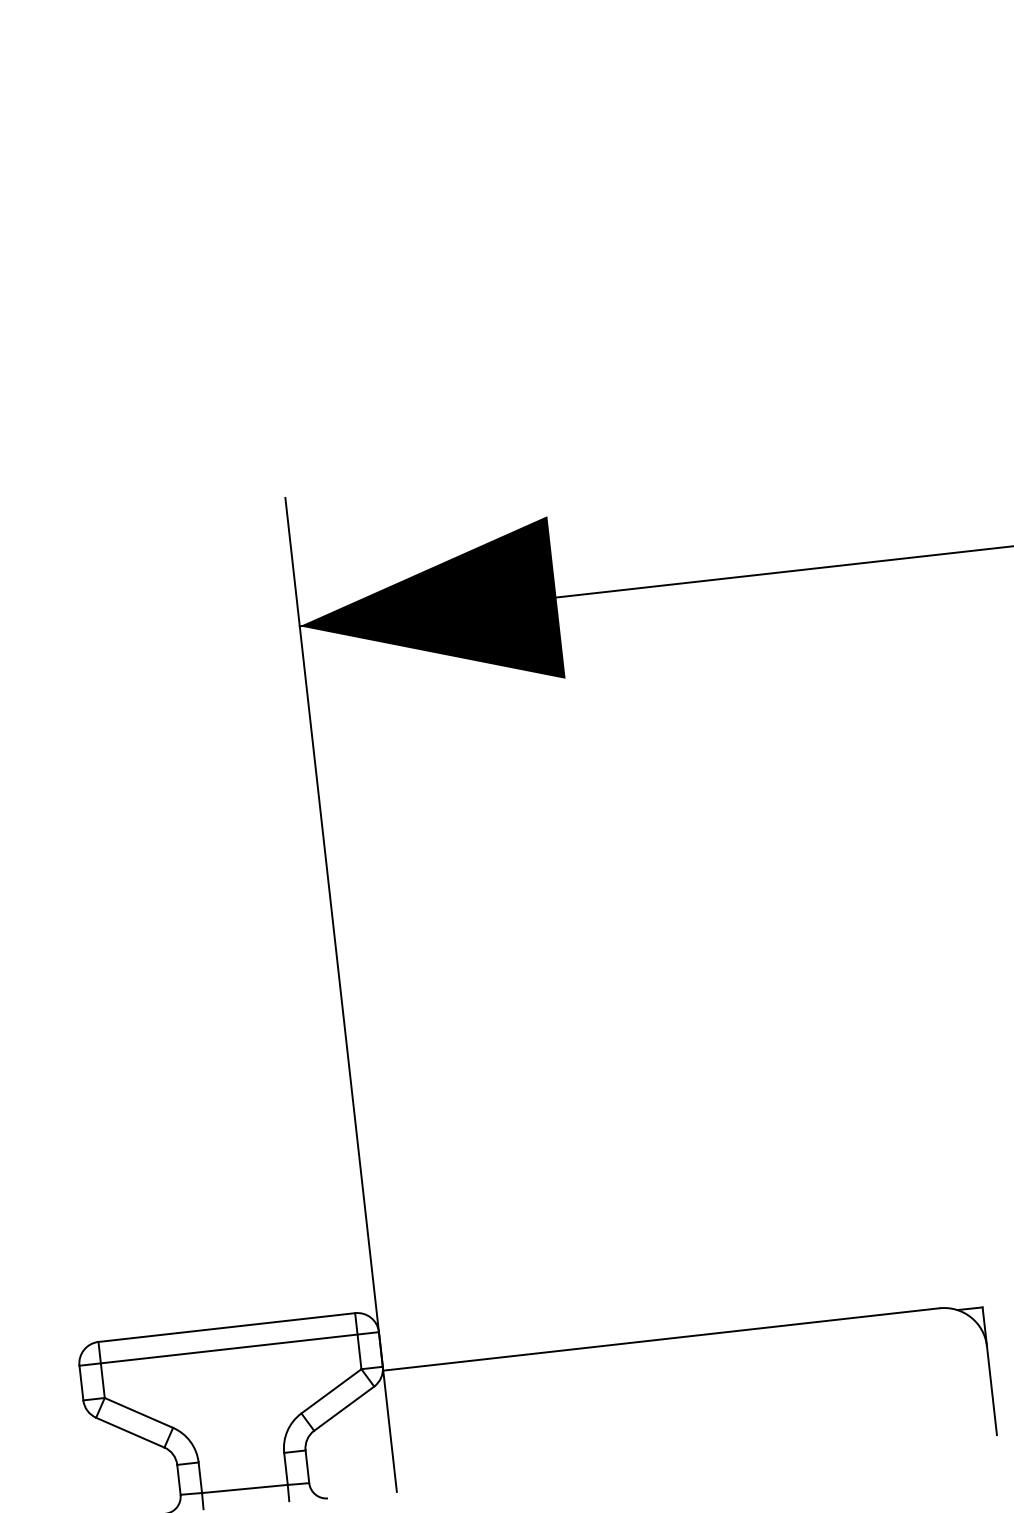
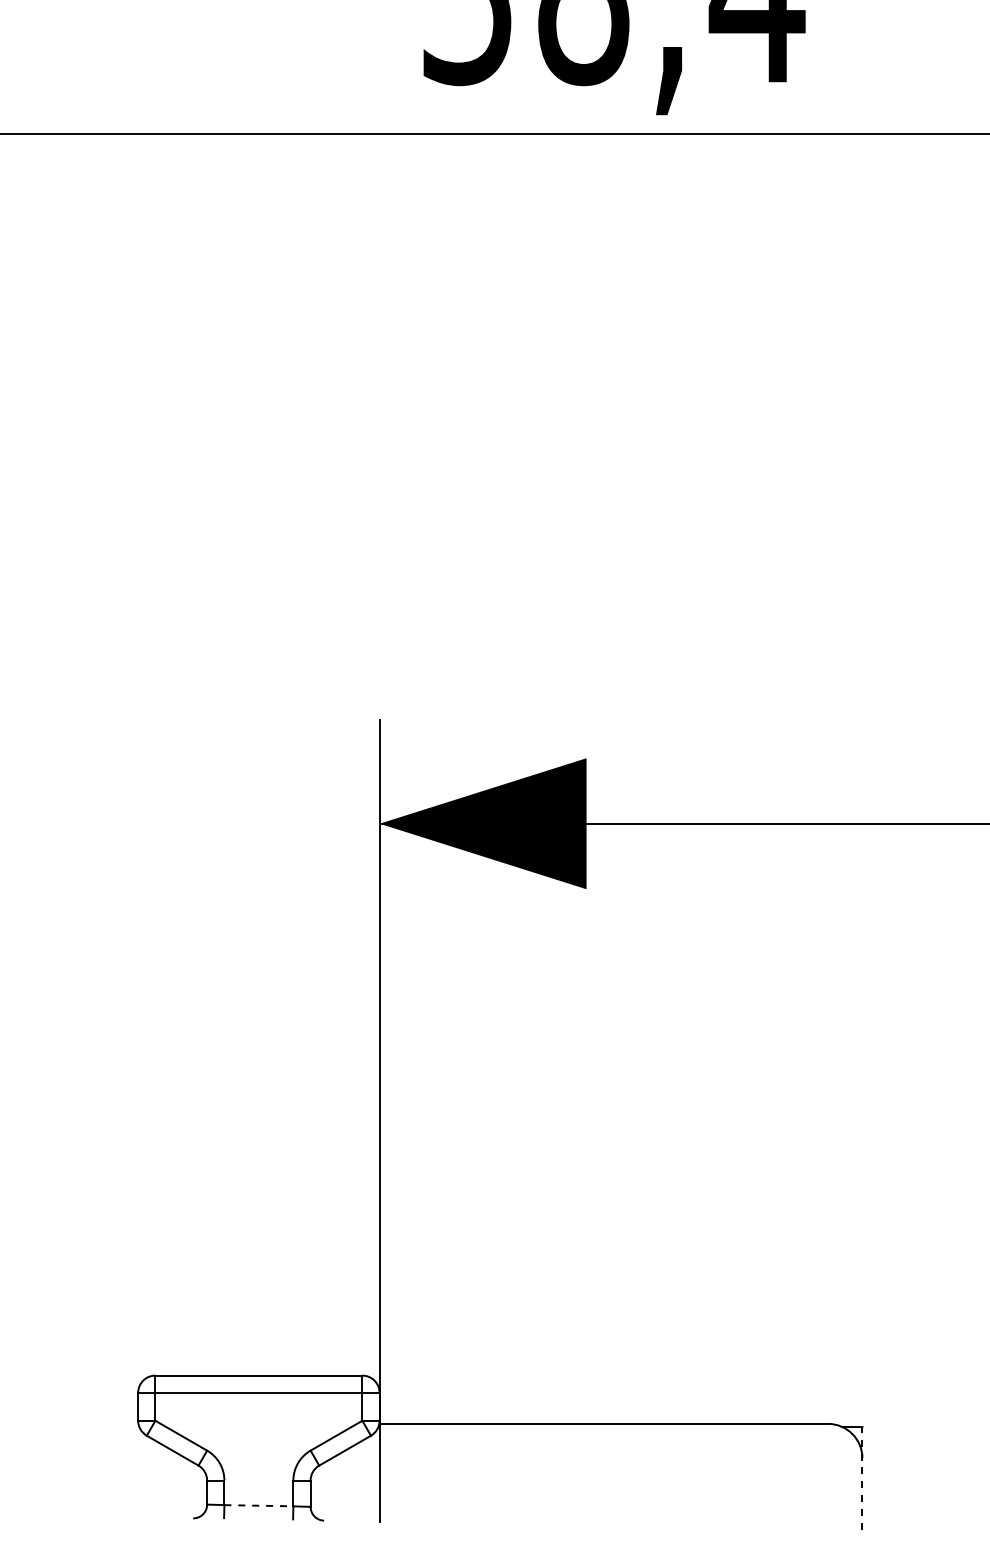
line: (989, 1371) -> (862, 1478), solid -> dashed
line: (245, 1488) -> (259, 1505), solid -> dashed

